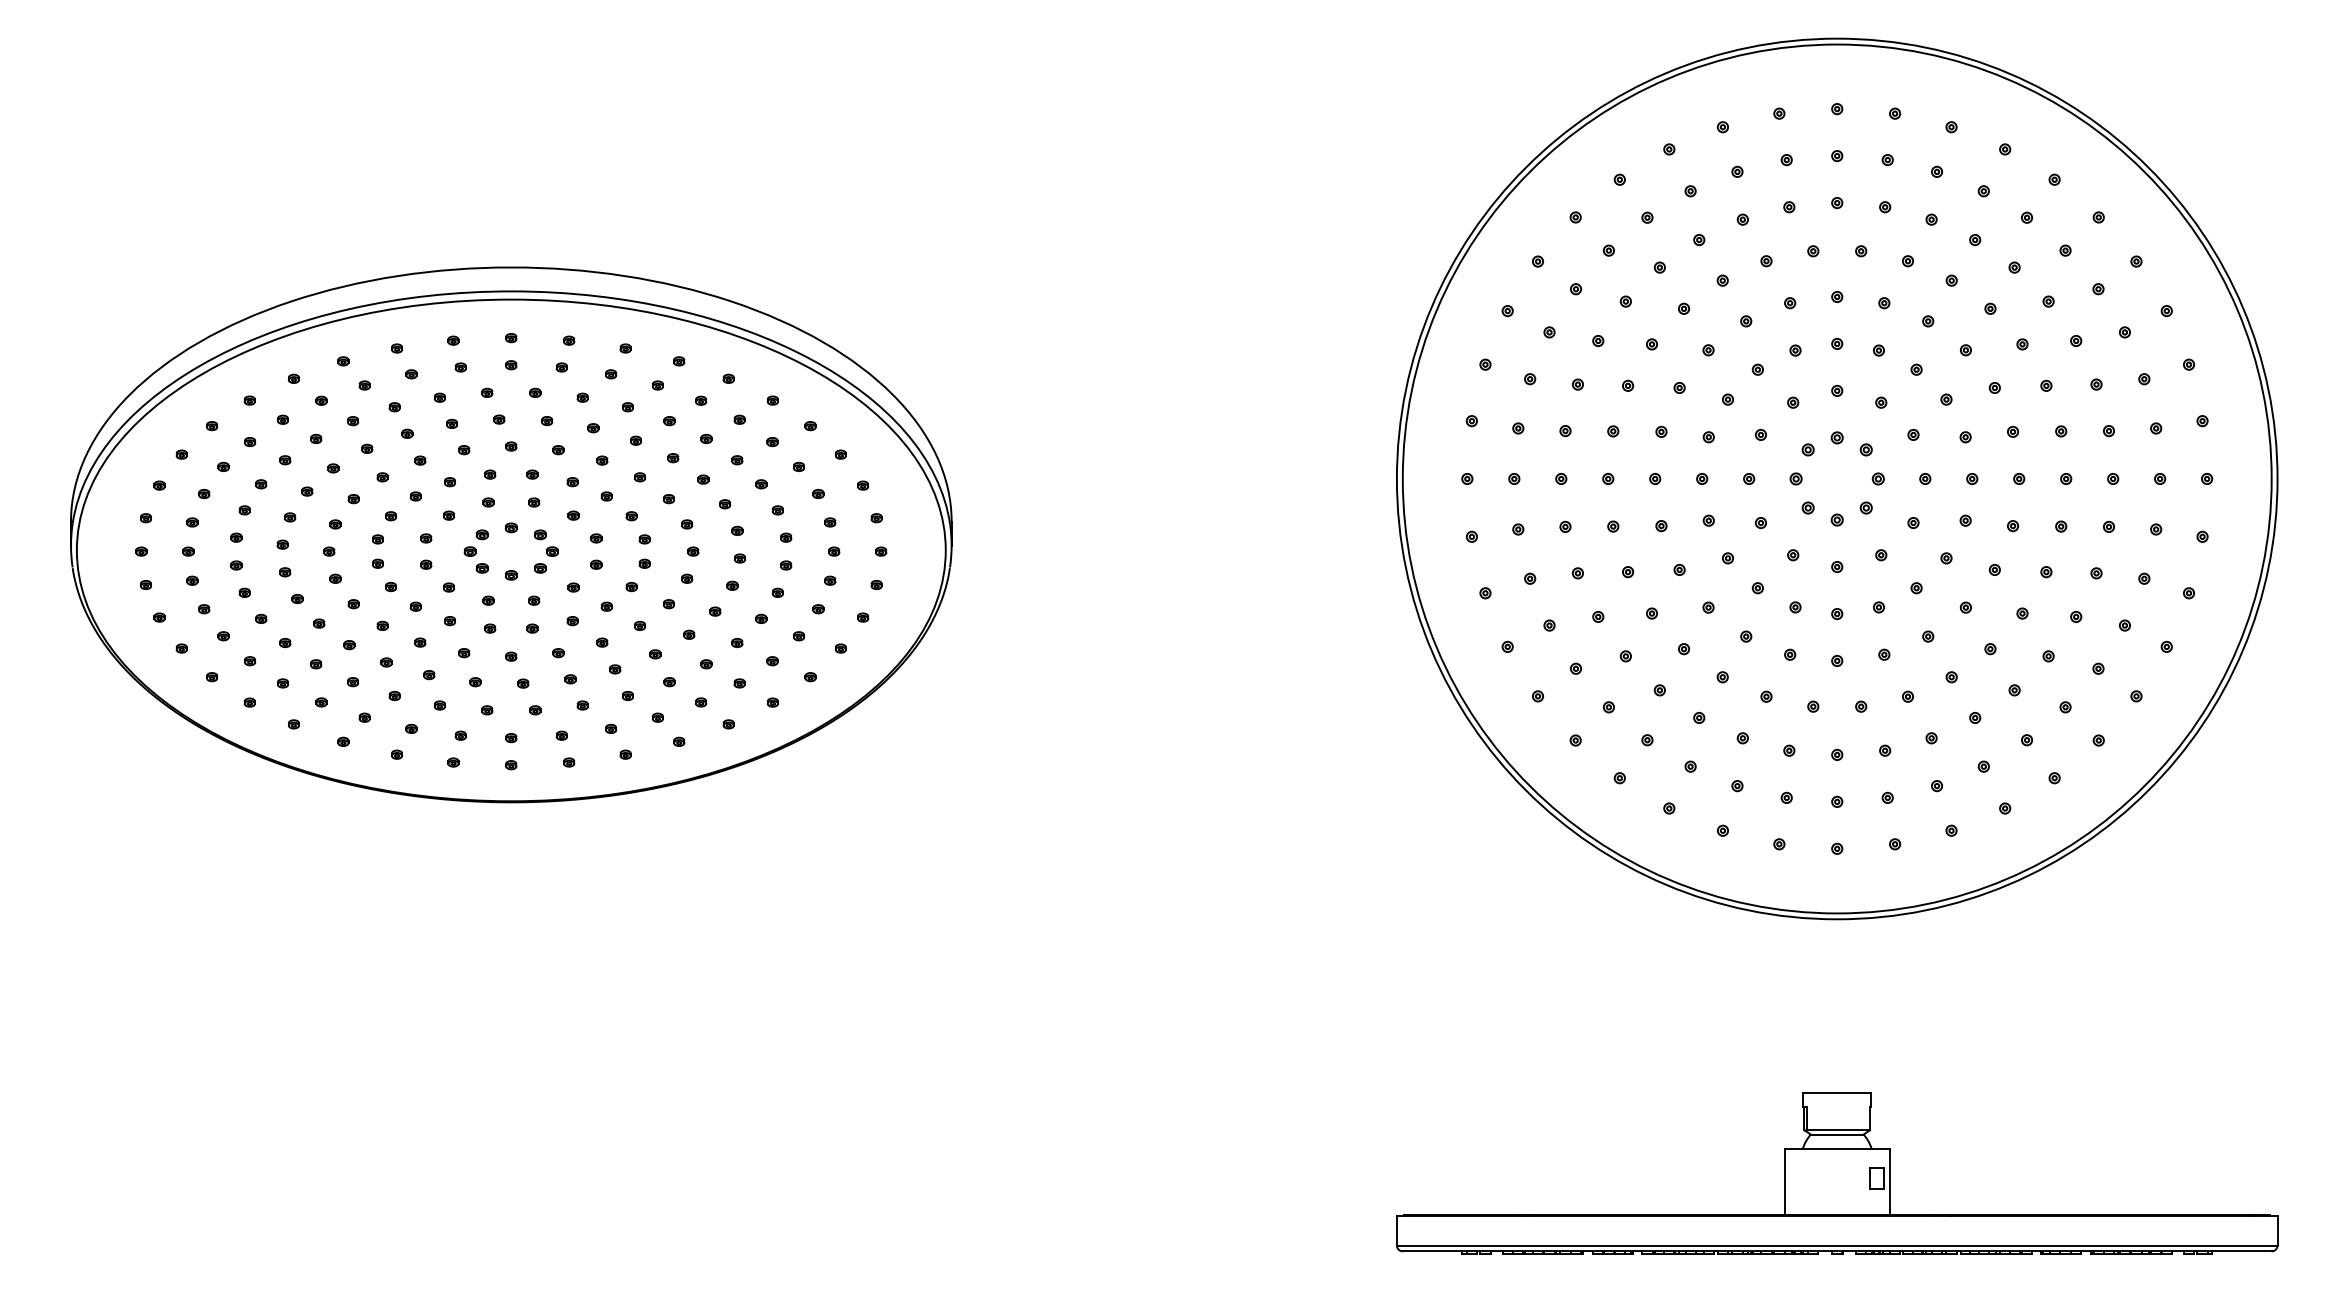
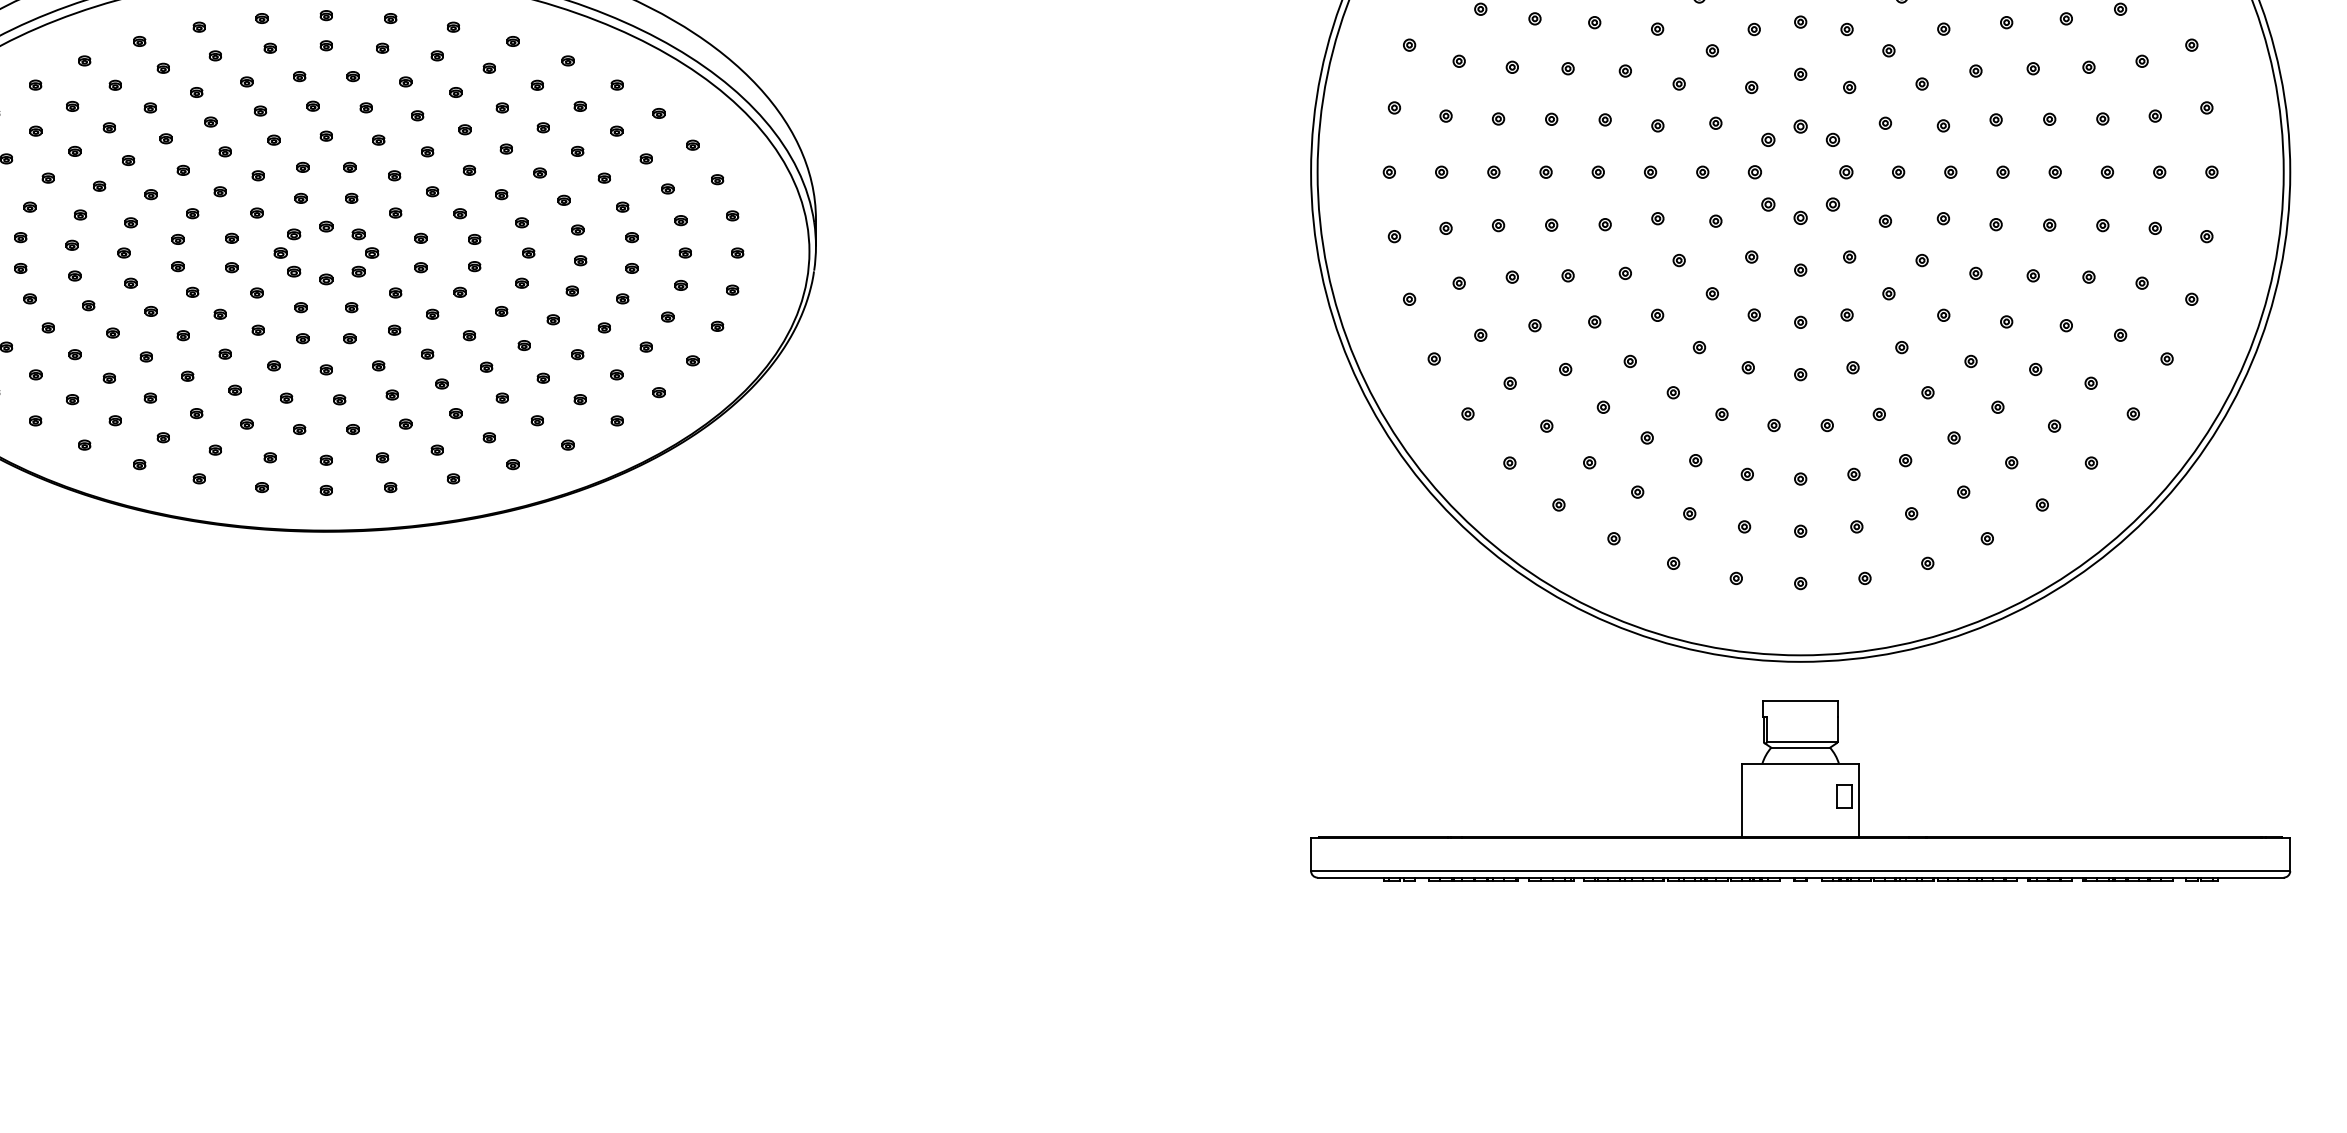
part: (1837, 1173) -> (1800, 791), moved

